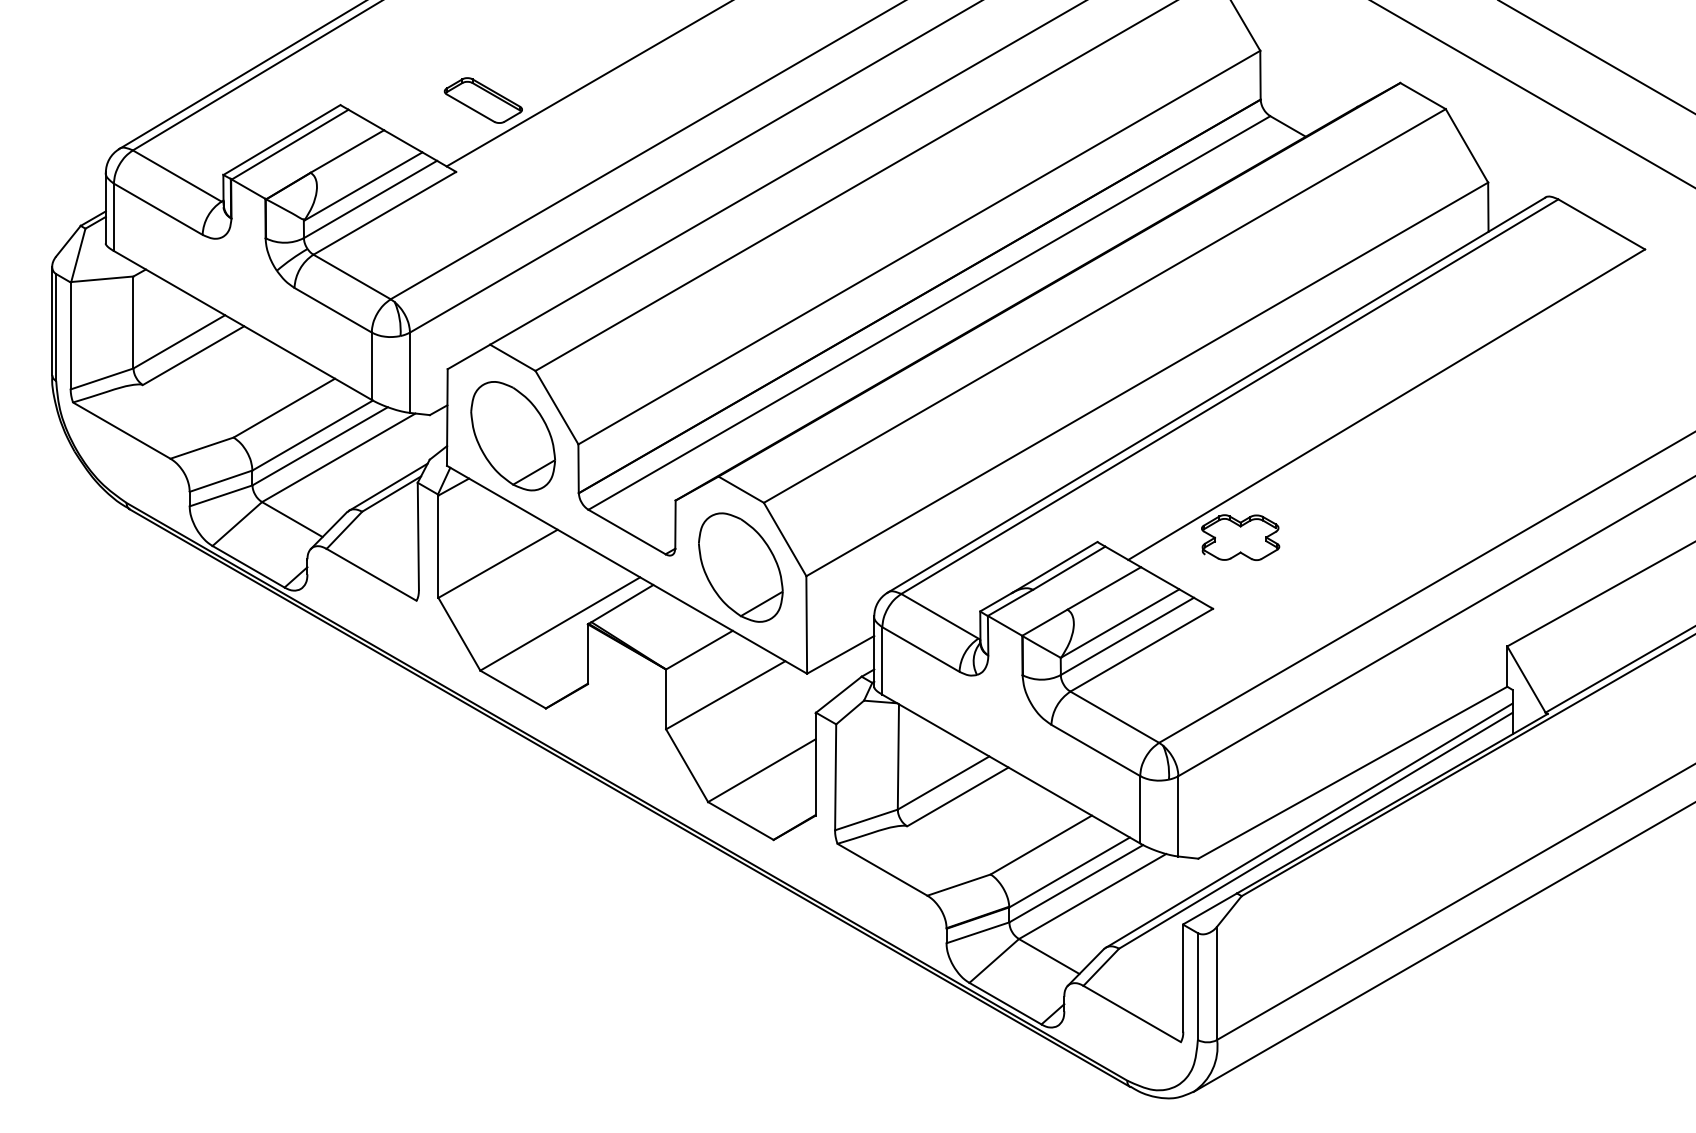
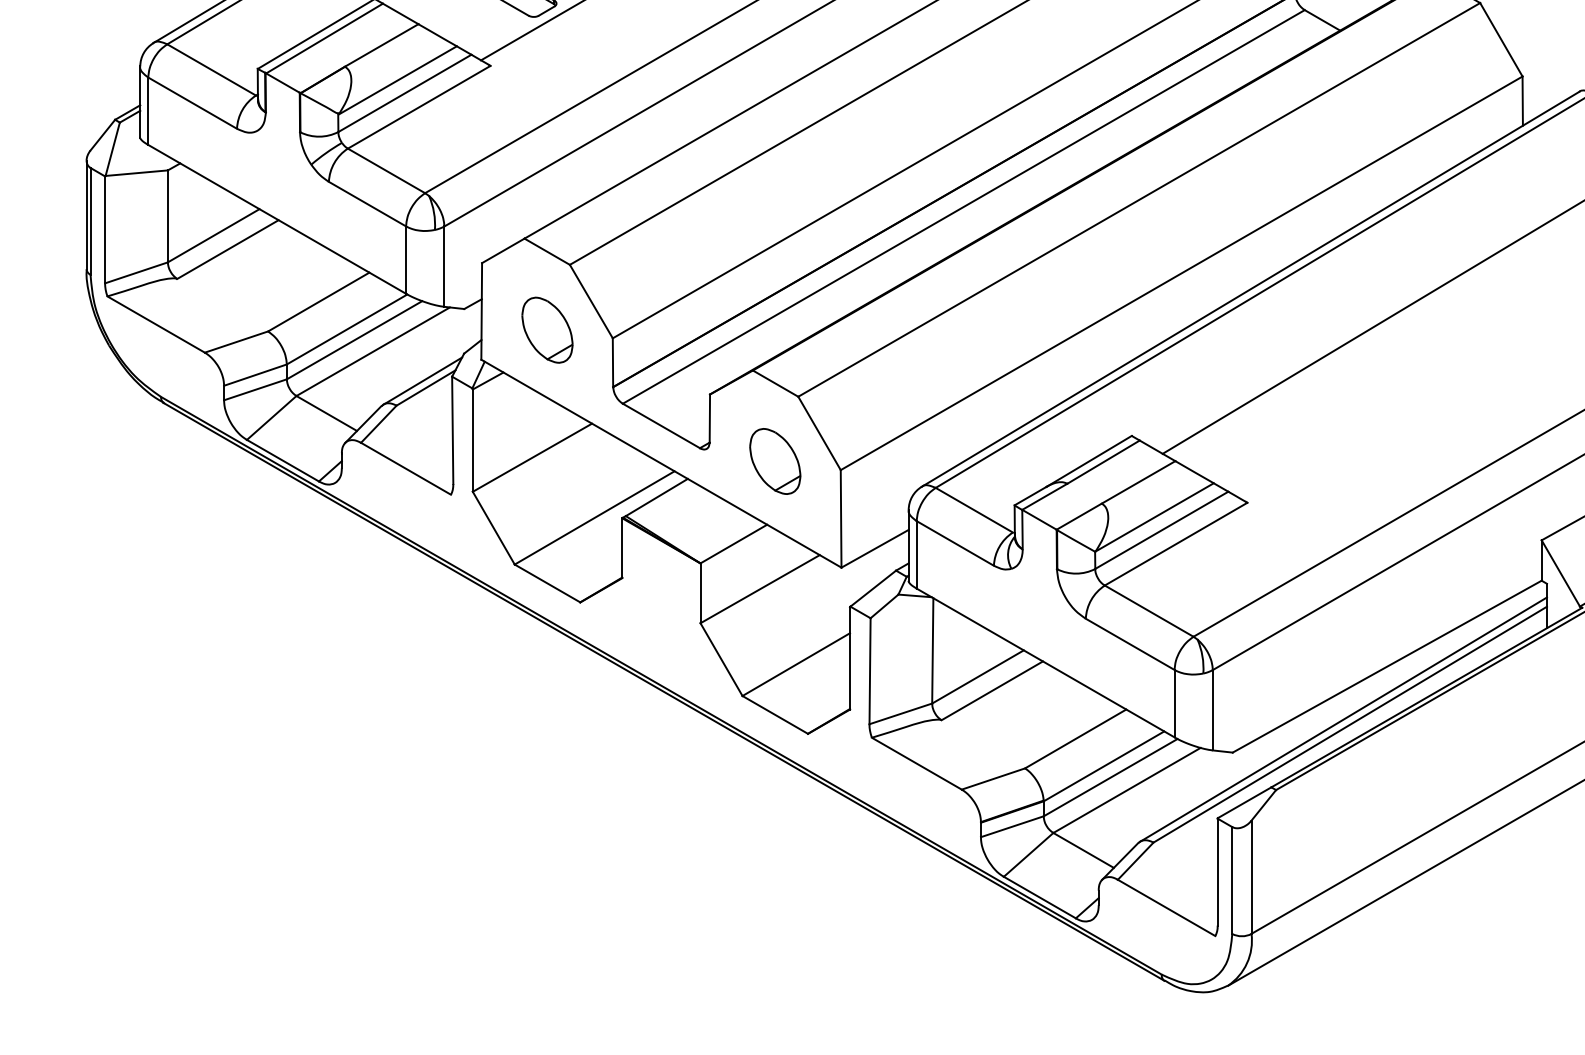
part: (512, 436) -> (546, 330), size x0.6
part: (1240, 537) -> (1274, 431), removed
part: (740, 567) -> (774, 461), size x0.6

